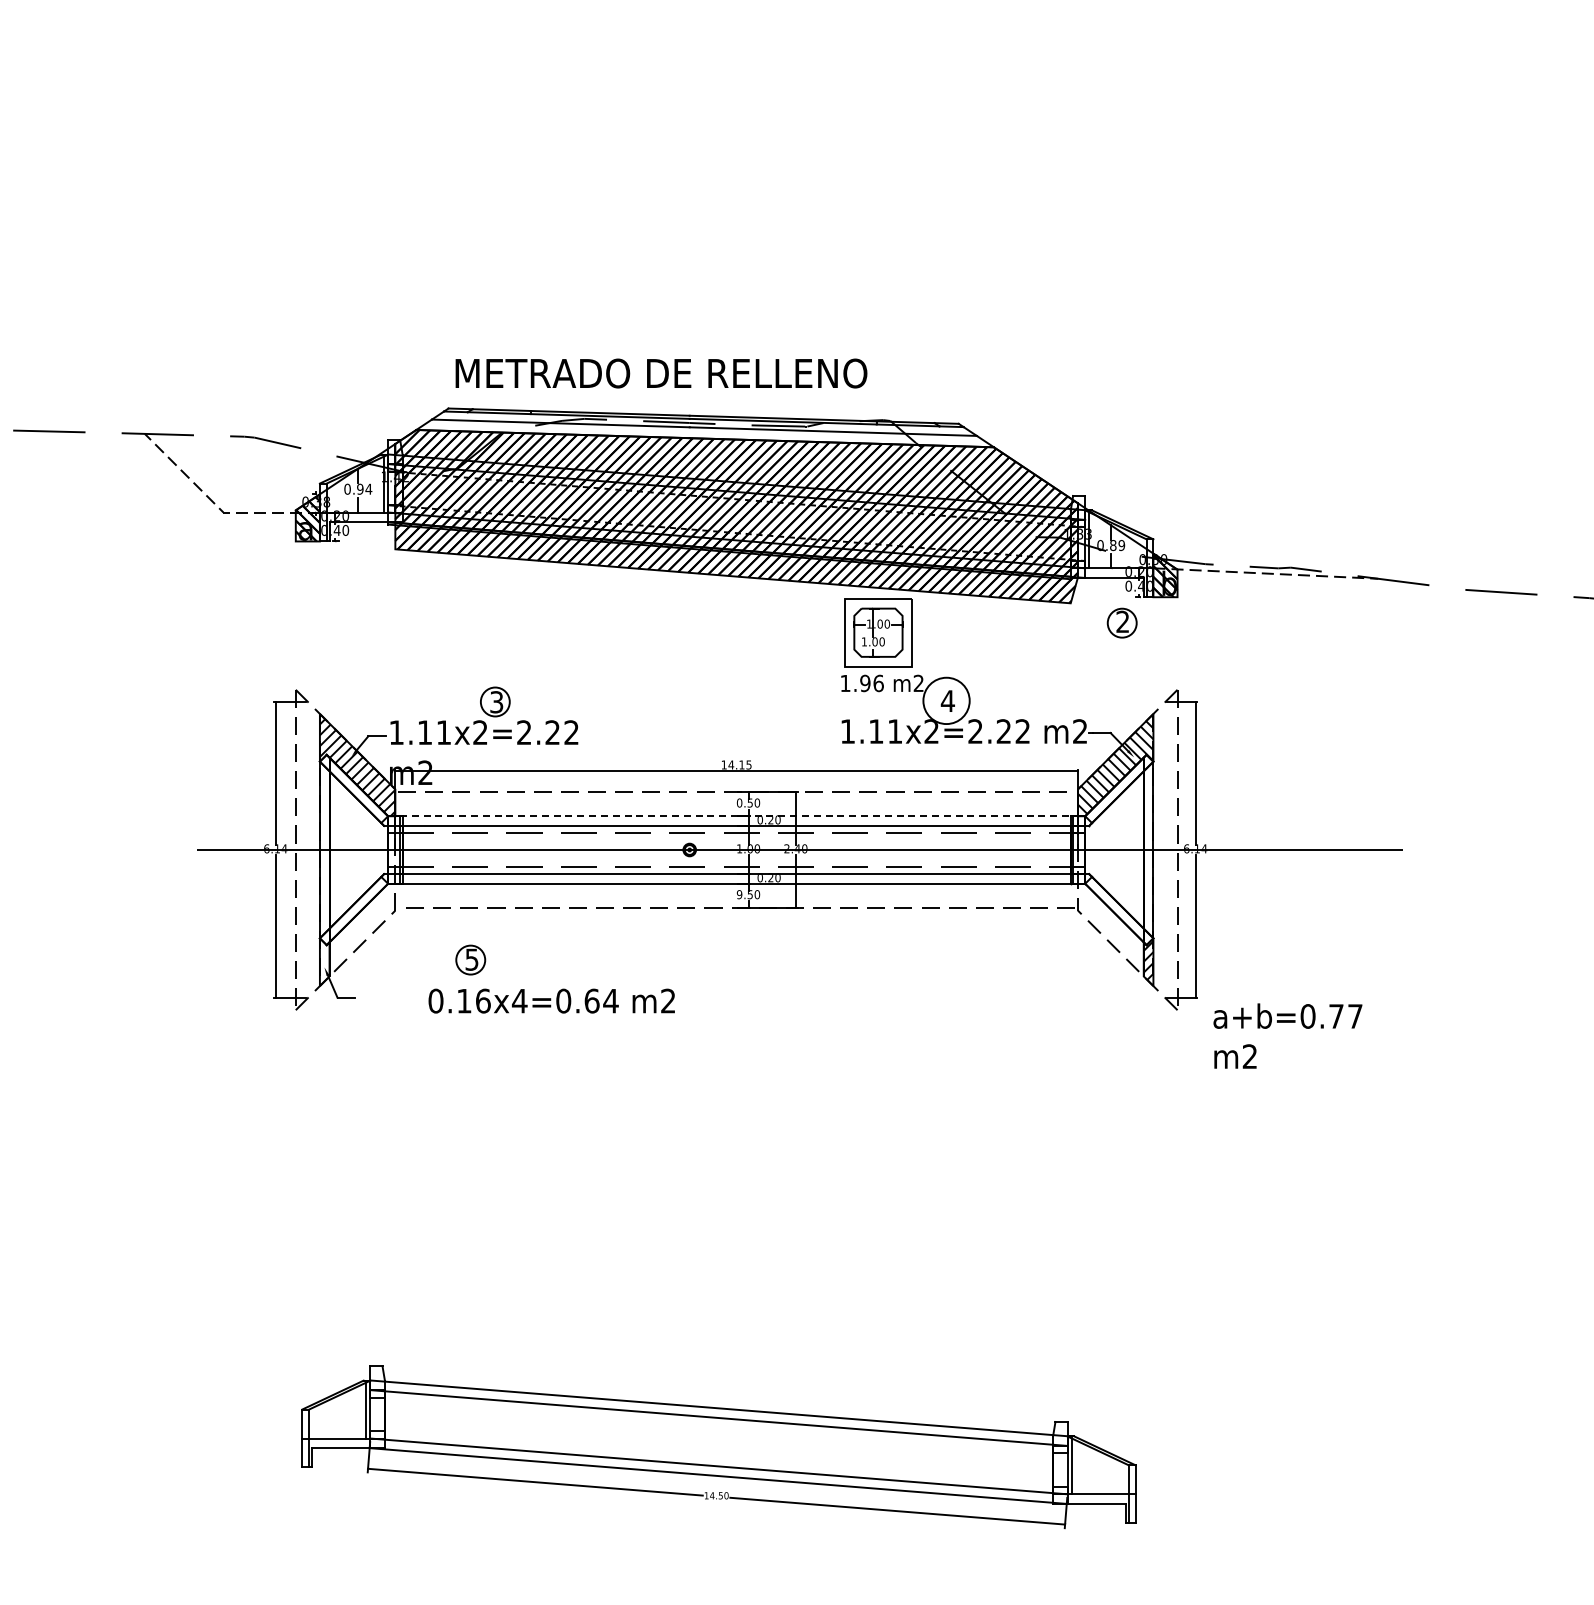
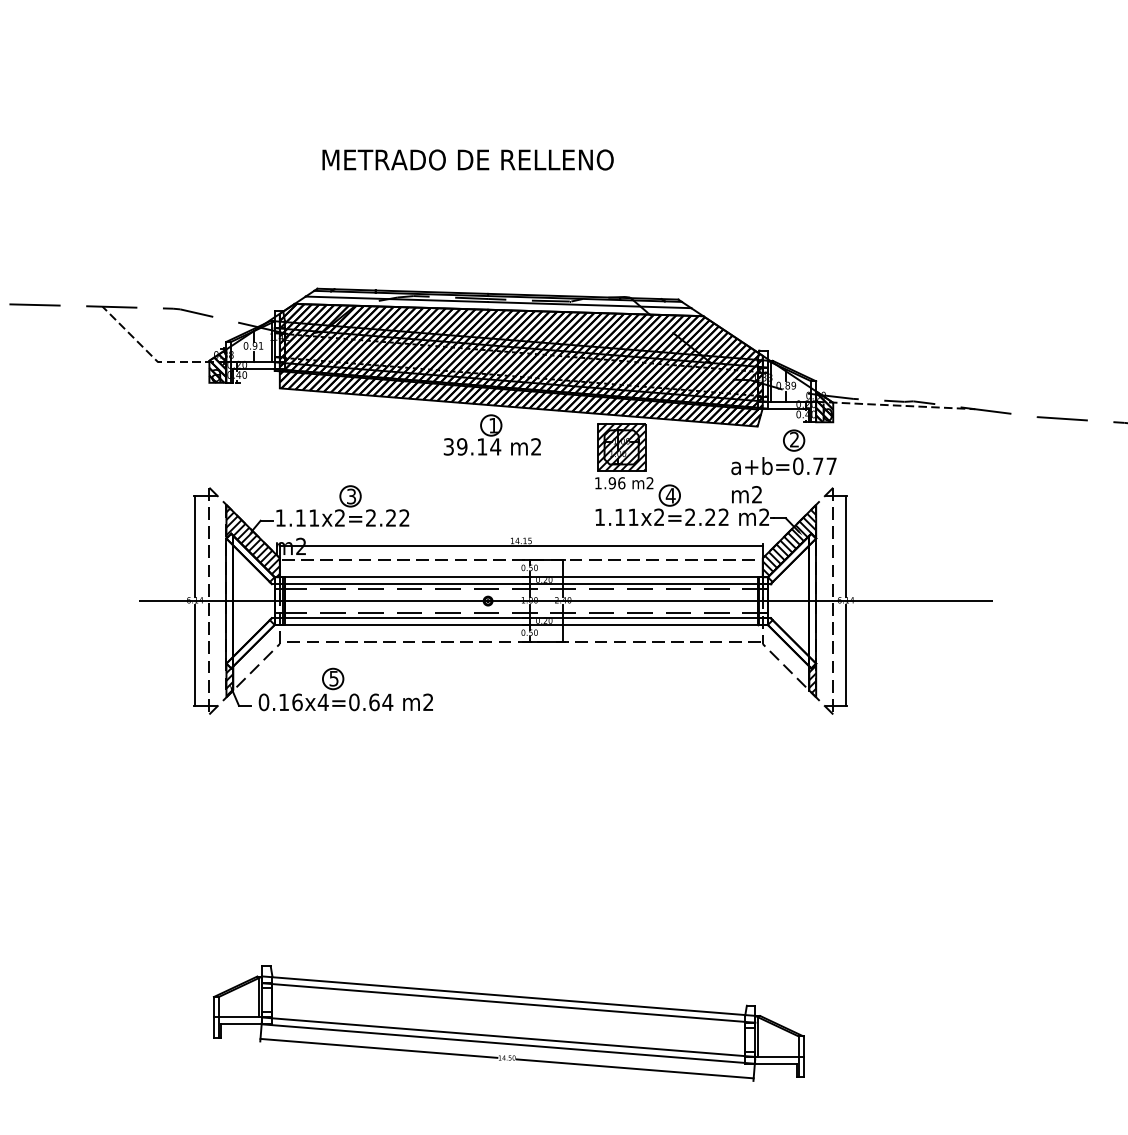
text: (661, 373) -> (468, 159), moved
text: (368, 488) -> (260, 345), 0.94 -> 0.91
part: (695, 615) -> (492, 435), added
hatch: (878, 632) -> (621, 447), added
circle: (946, 700) -> (669, 495), size x0.62
line: (736, 816) -> (521, 577), dashed -> solid
text: (739, 894) -> (523, 632), 9.50 -> 0.50
hatch: (324, 961) -> (229, 679), added
text: (551, 1000) -> (345, 701), moved
text: (1287, 1035) -> (783, 479), moved

